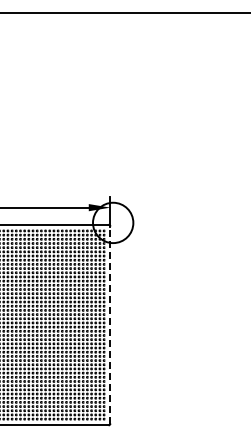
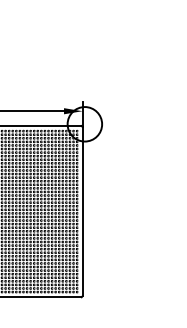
line: (110, 325) -> (82, 212), dashed -> solid

